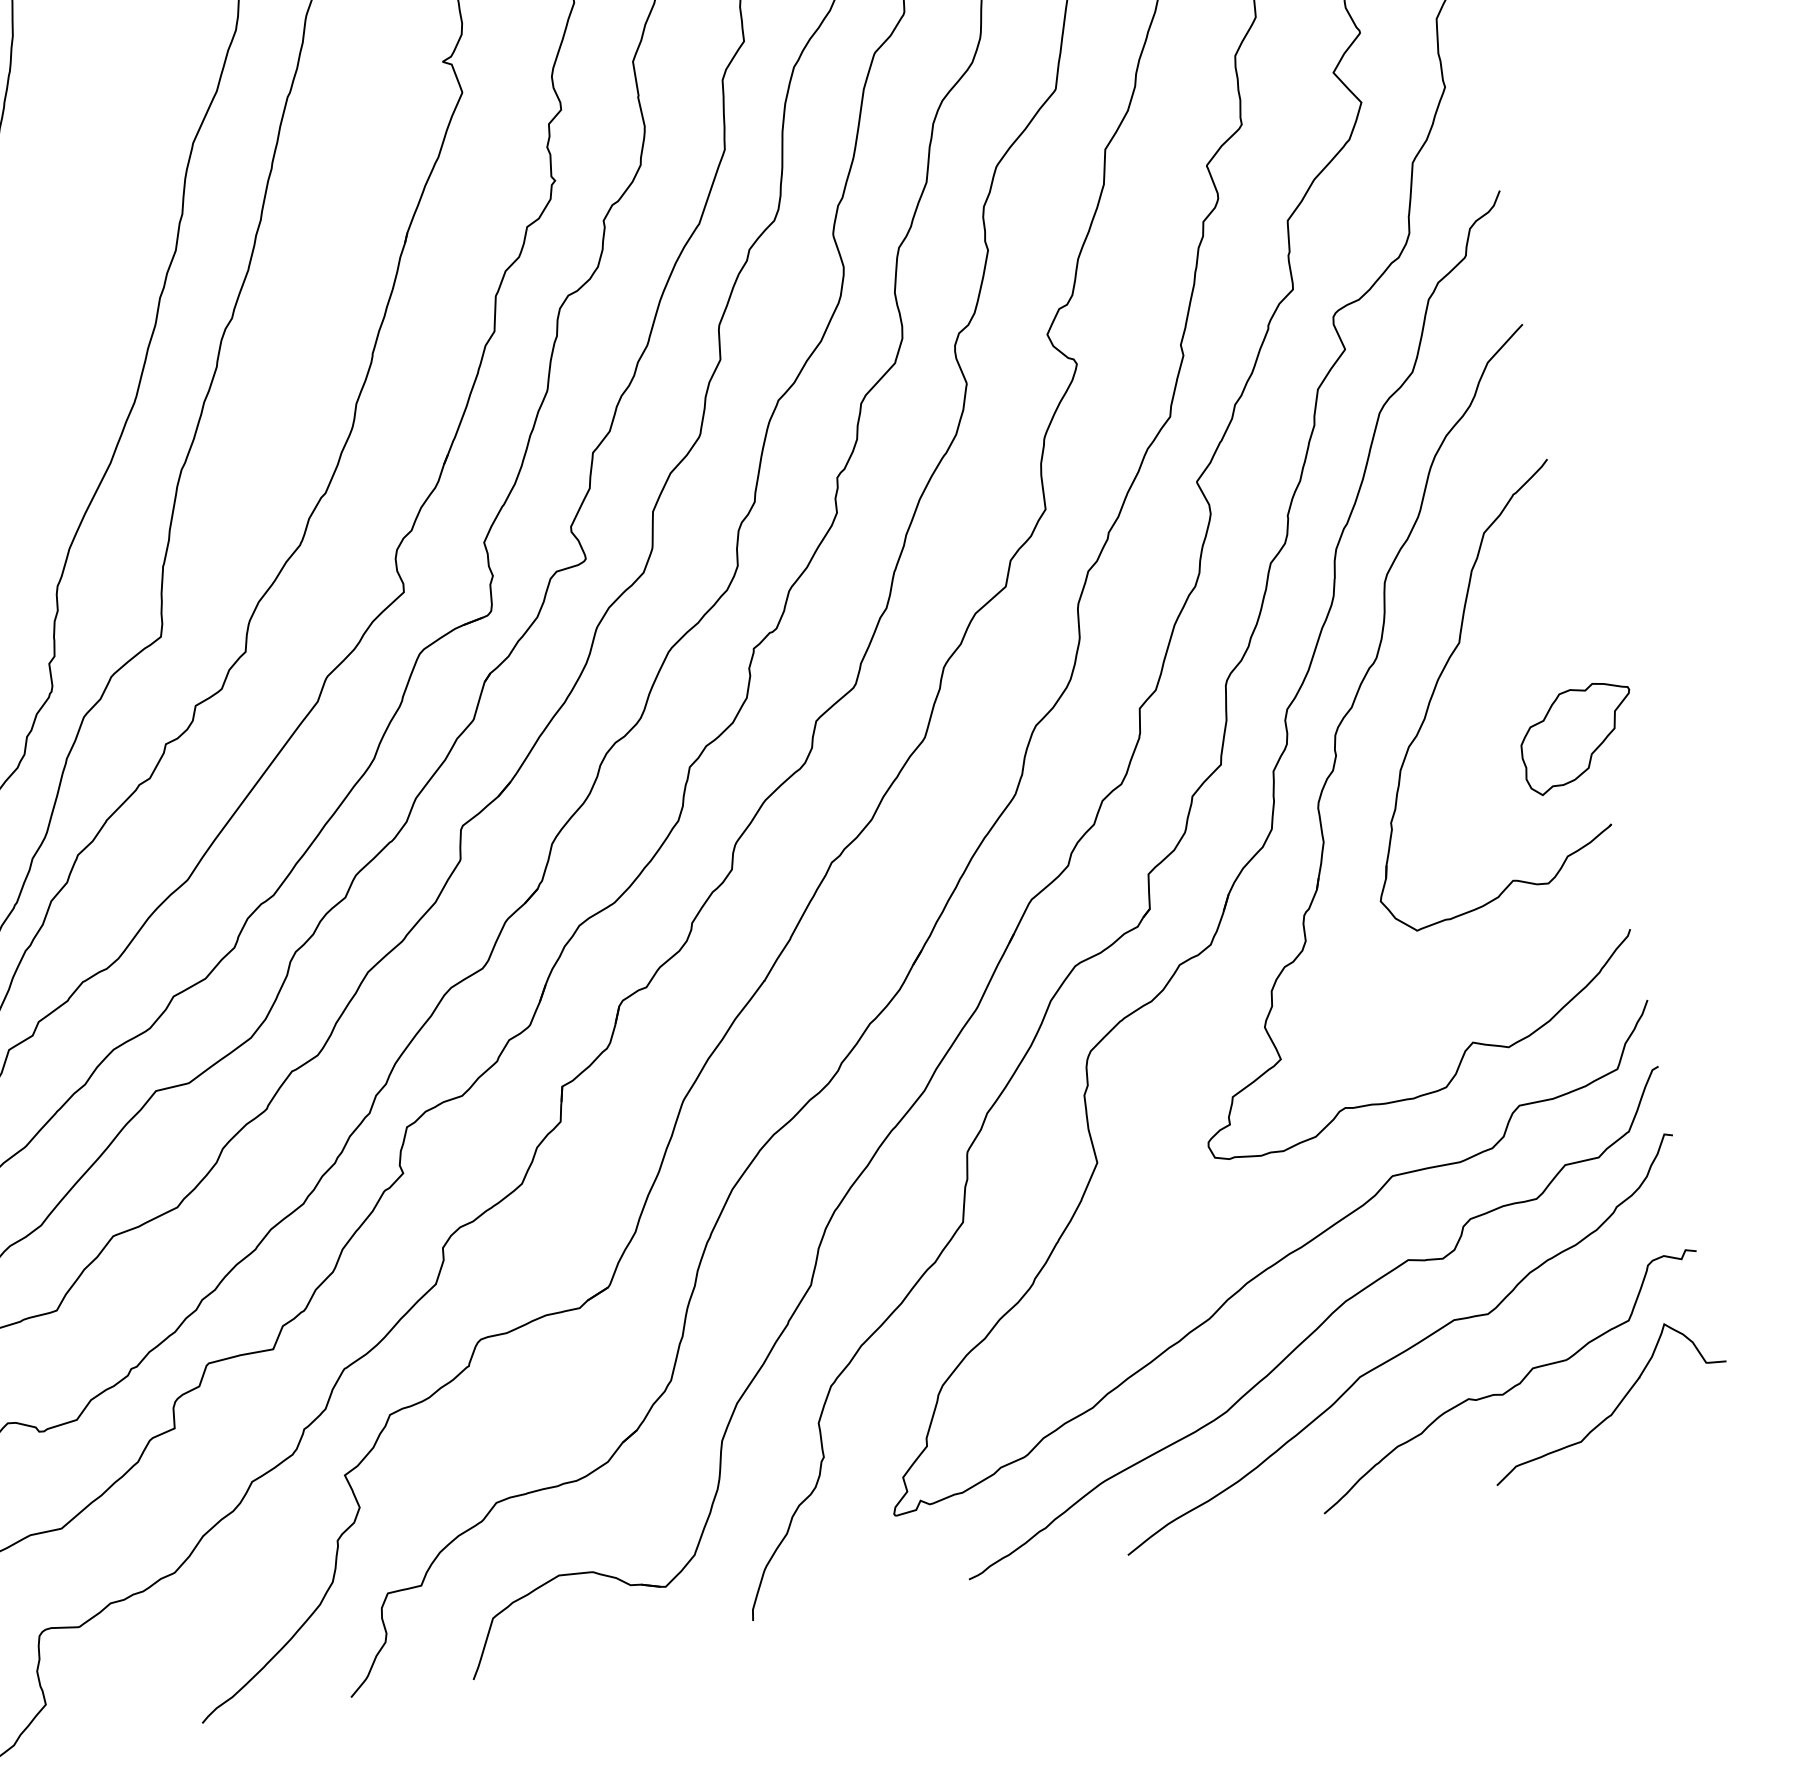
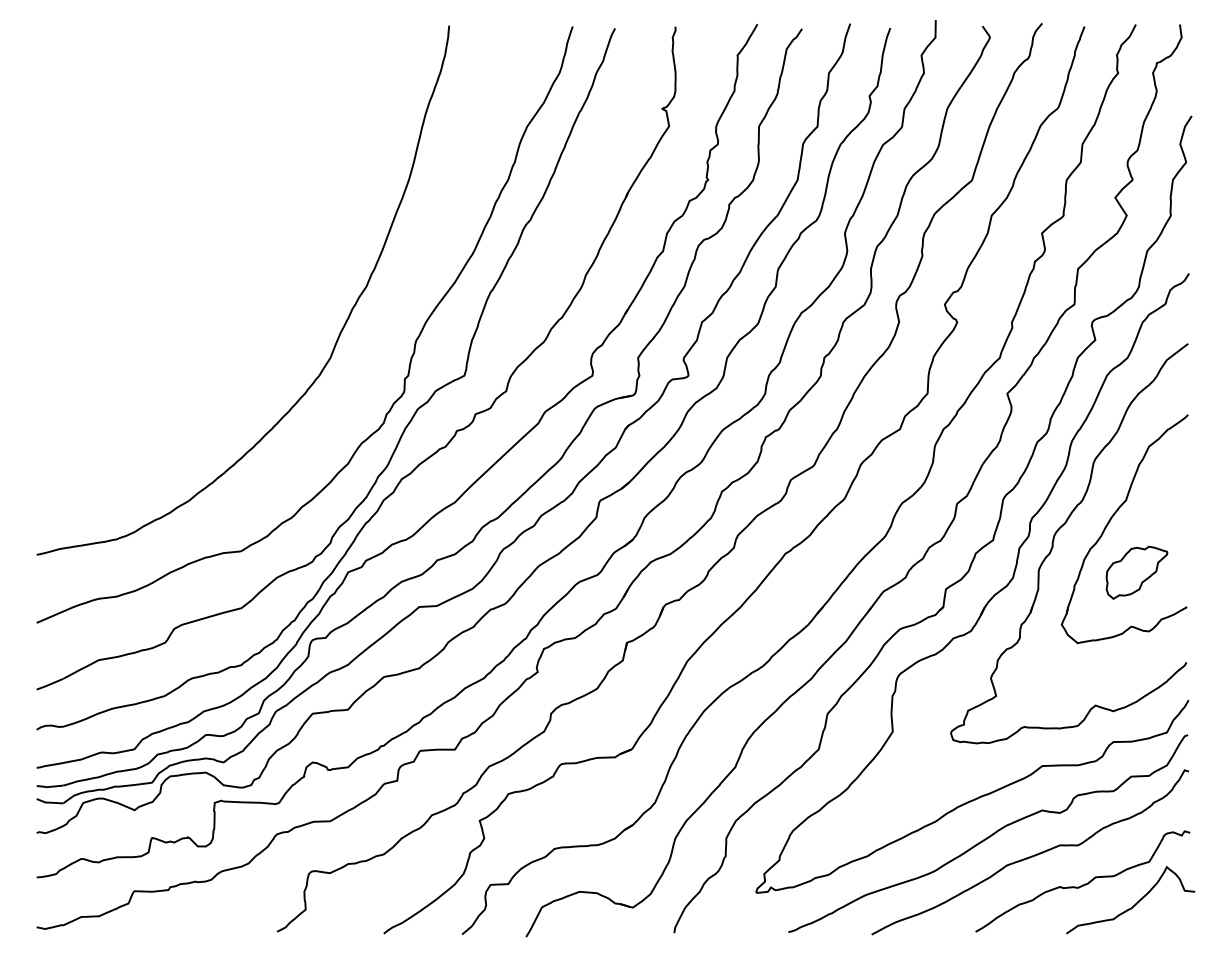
part: (1577, 737) -> (1136, 572), moved

